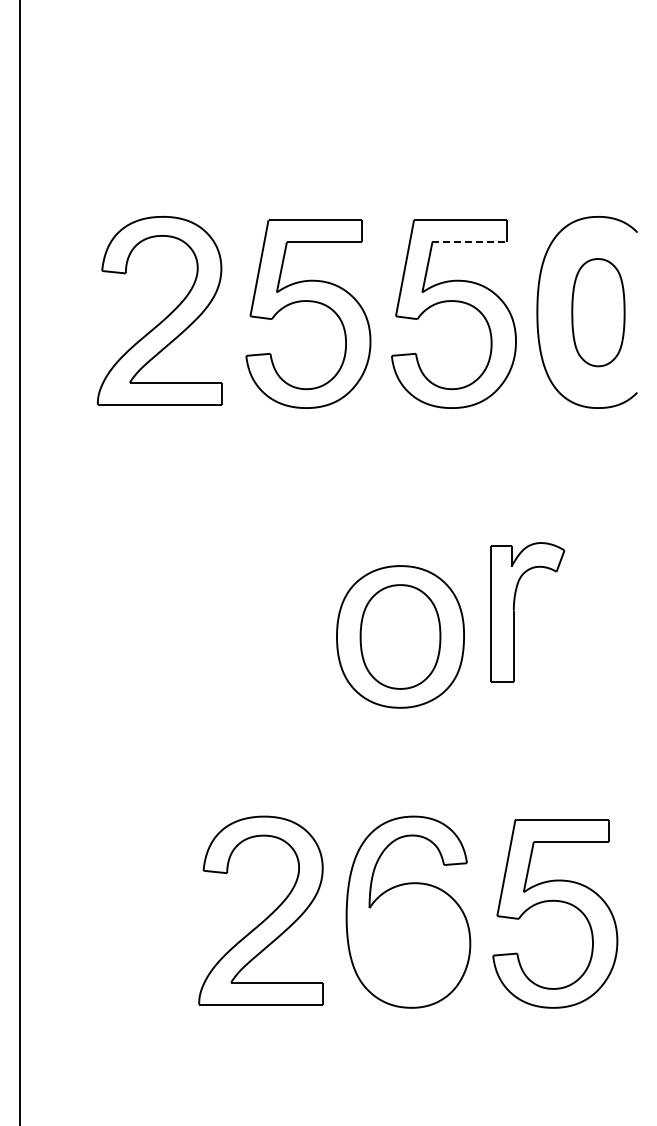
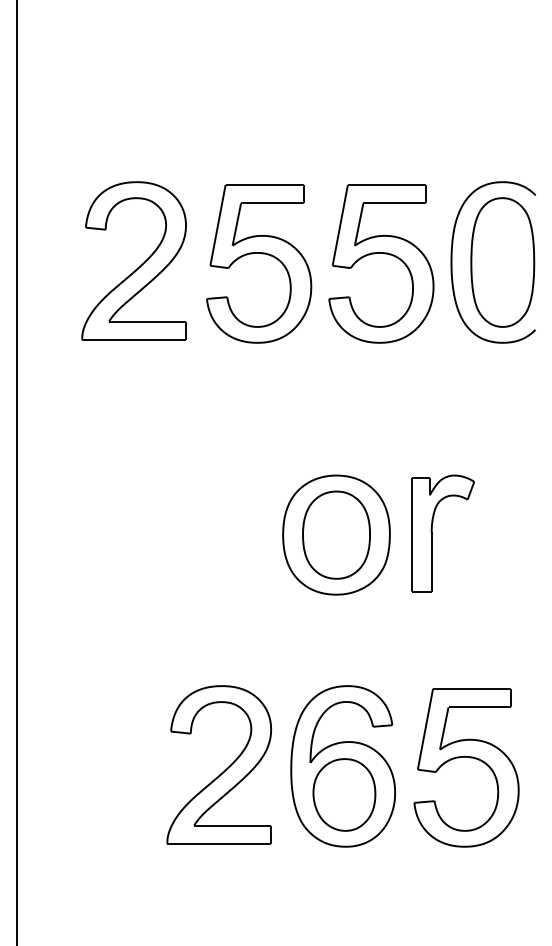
line: (470, 242) -> (395, 203), dashed -> solid
part: (598, 312) -> (502, 262), size x1.43
part: (514, 612) -> (432, 533), moved
part: (409, 945) -> (344, 794), added

